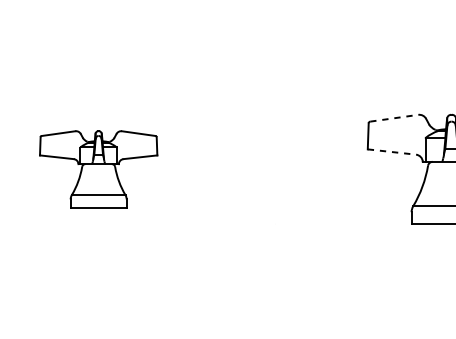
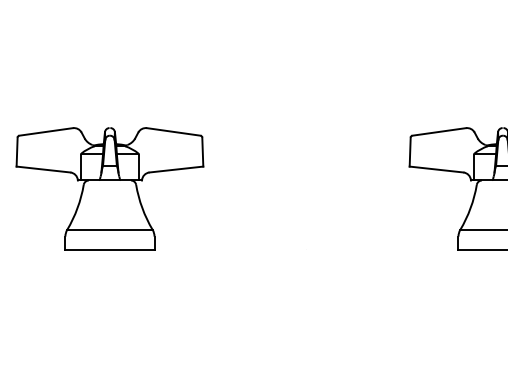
line: (394, 117) -> (439, 131), dashed -> solid
line: (392, 151) -> (437, 169), dashed -> solid
part: (98, 169) -> (109, 188), size x1.43

